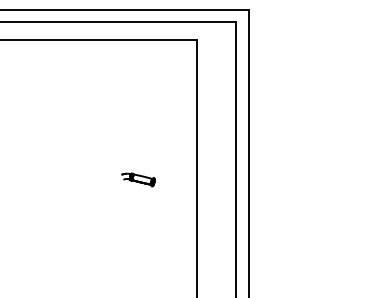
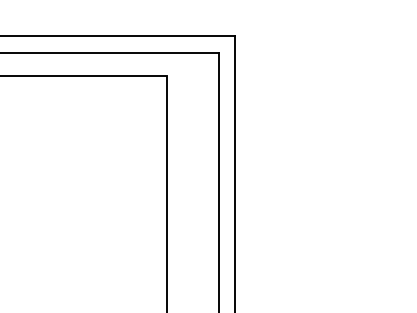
part: (138, 179) -> (88, 262), removed

